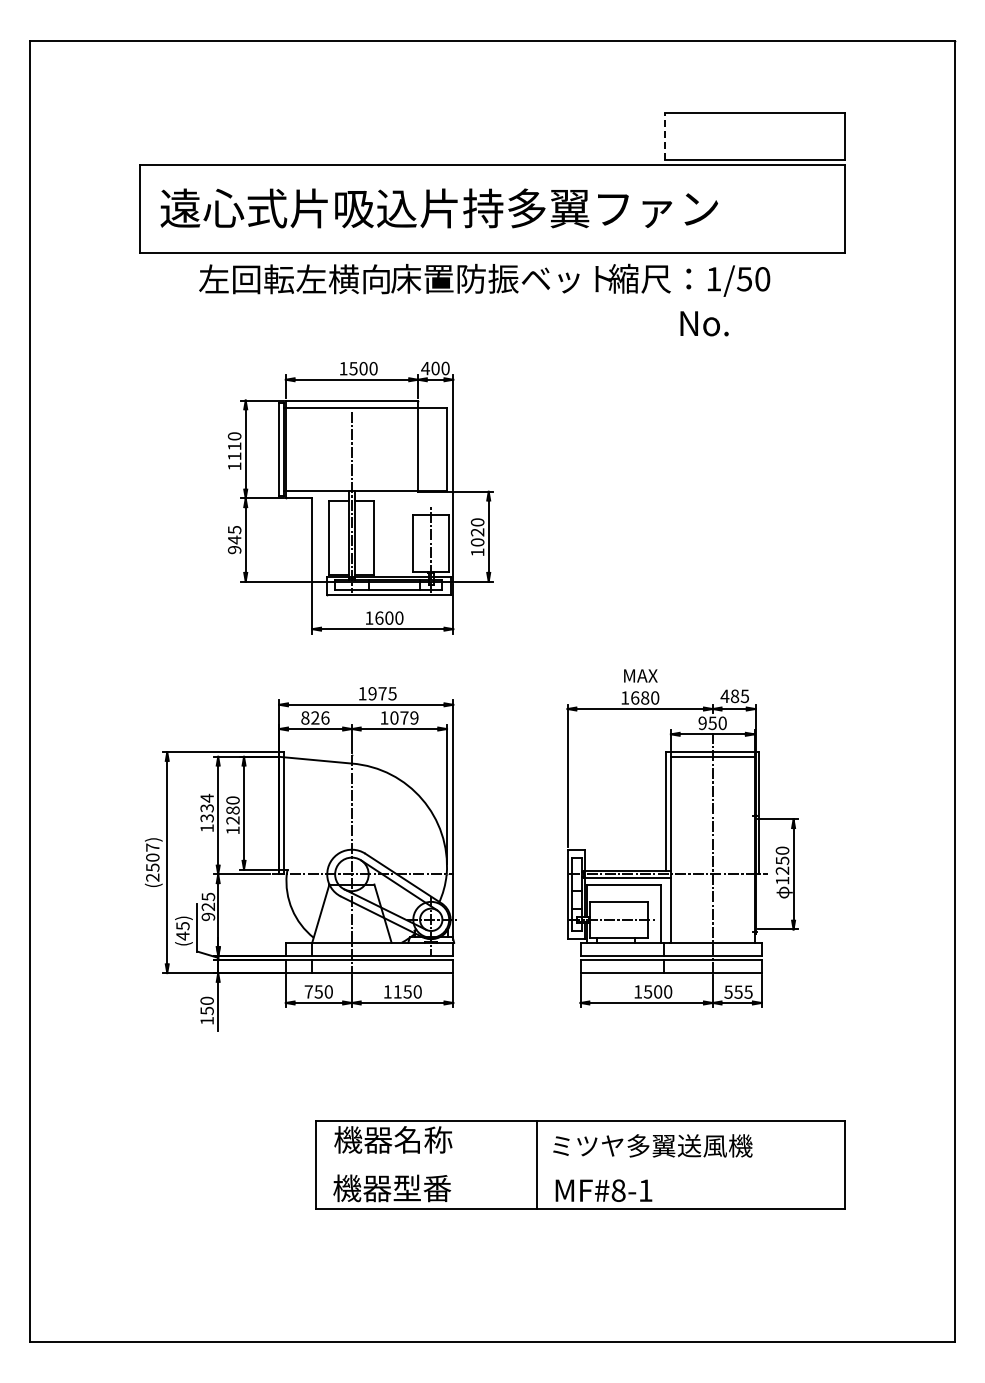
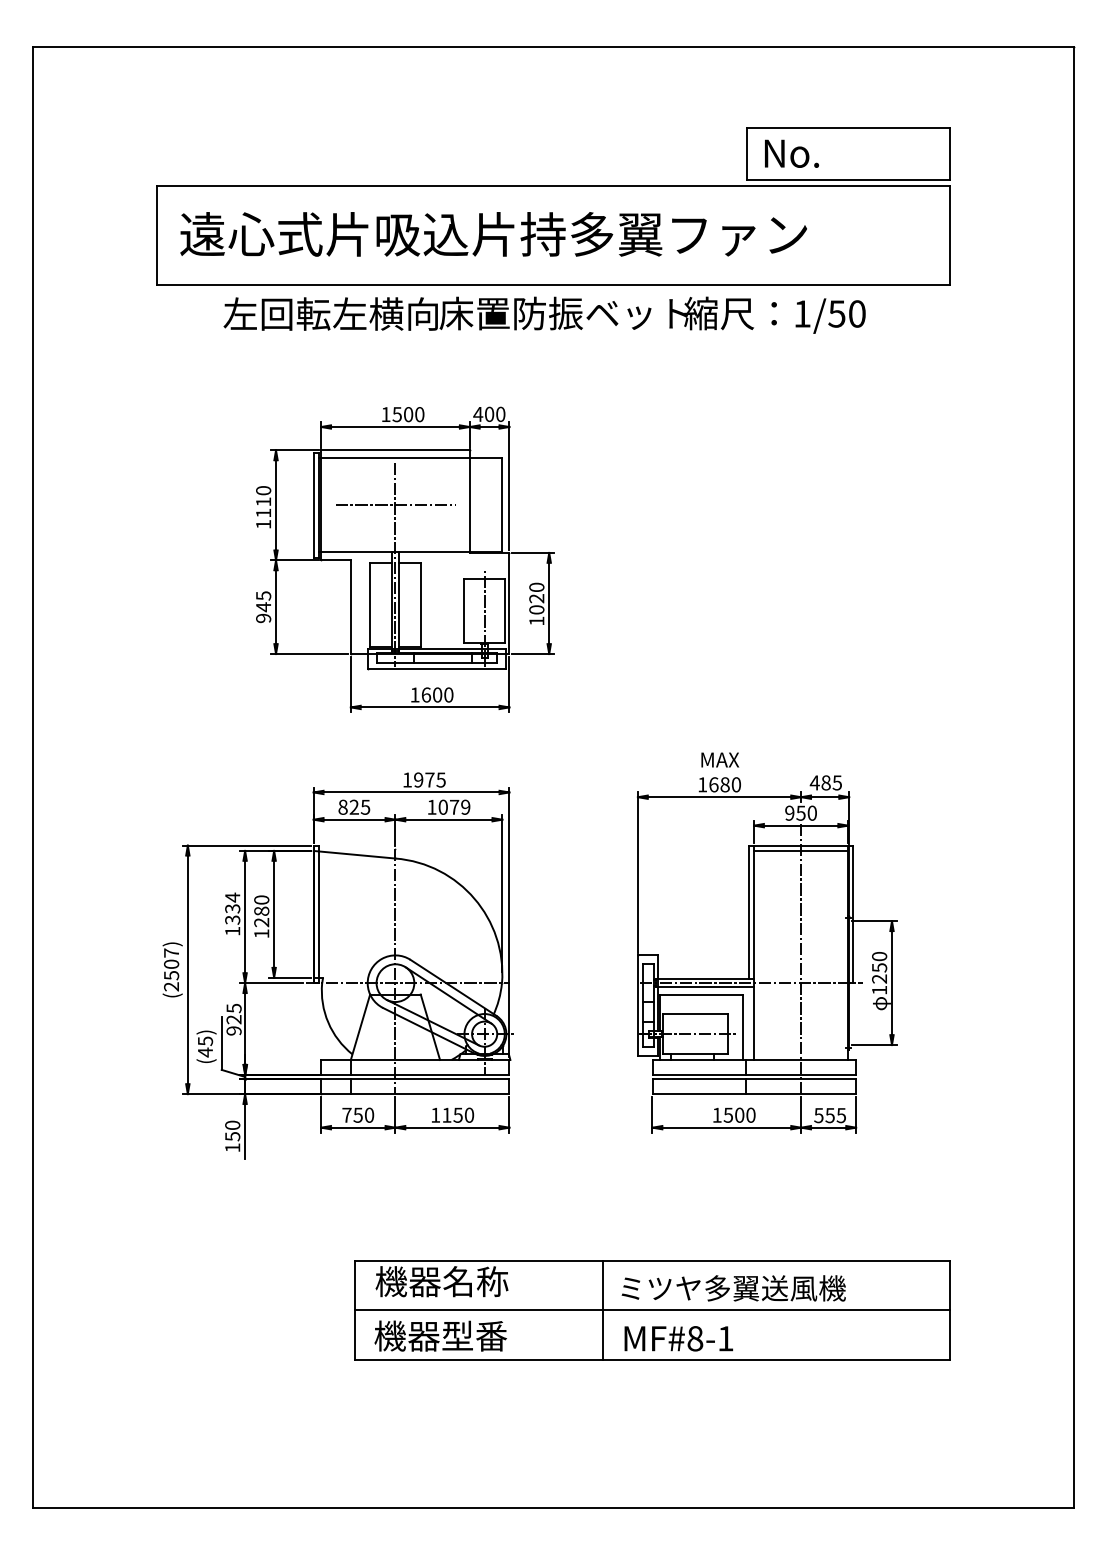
line: (664, 136) -> (746, 153), dashed -> solid
text: (704, 323) -> (791, 153), moved
line: (351, 449) -> (394, 505), added
text: (325, 717) -> (365, 806), 826 -> 825
line: (580, 1165) -> (652, 1310), added

